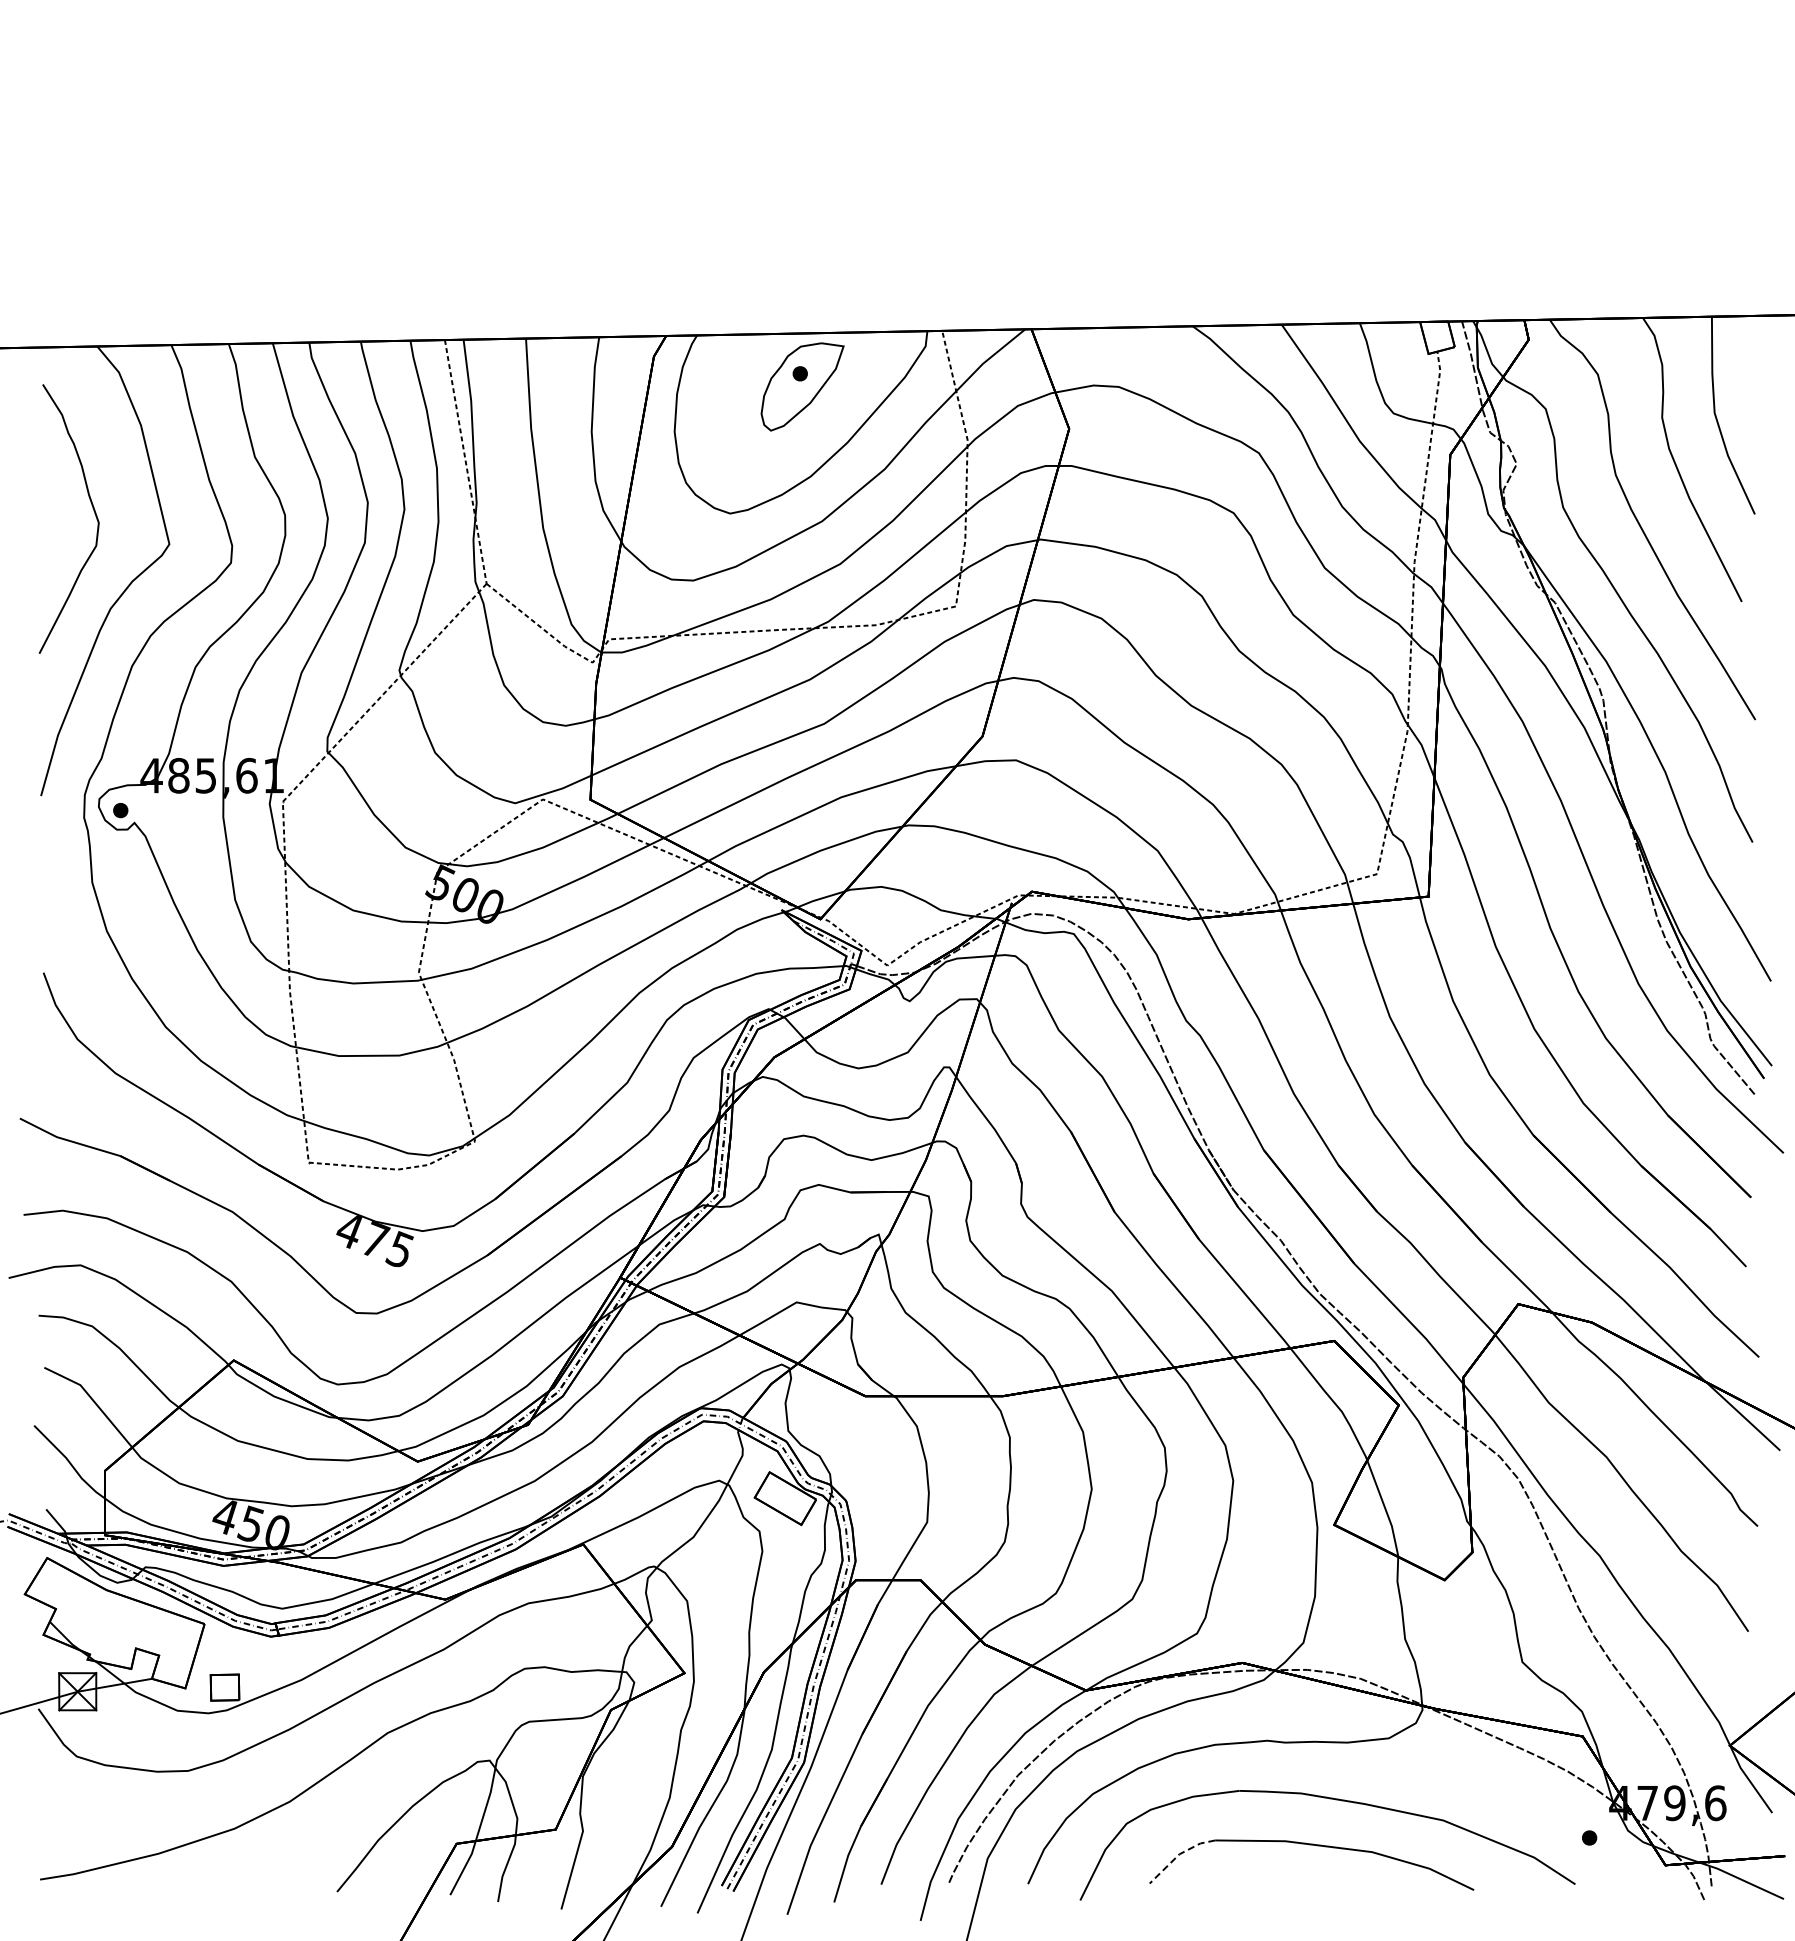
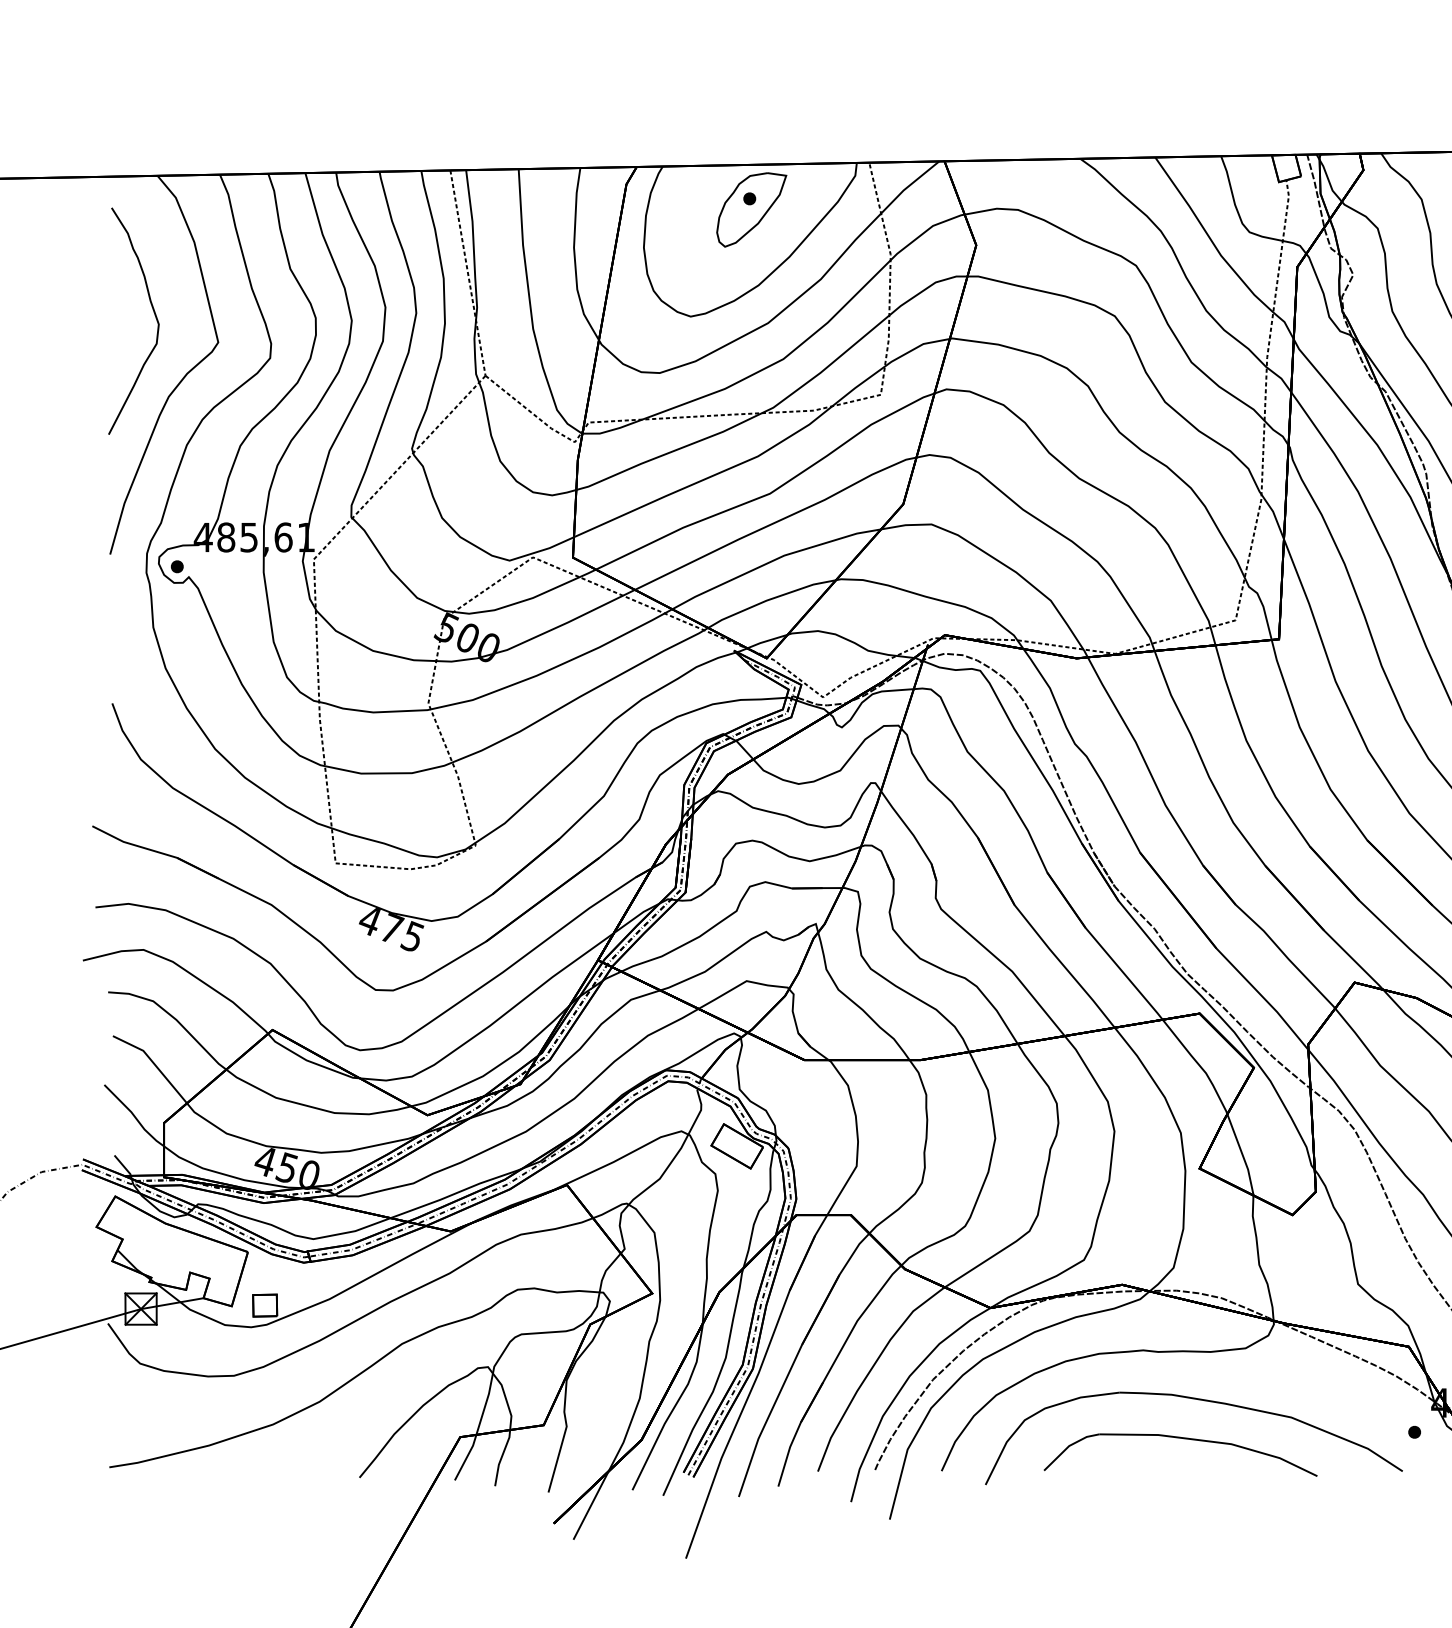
line: (1179, 1854) -> (1069, 1446), dashed -> solid

